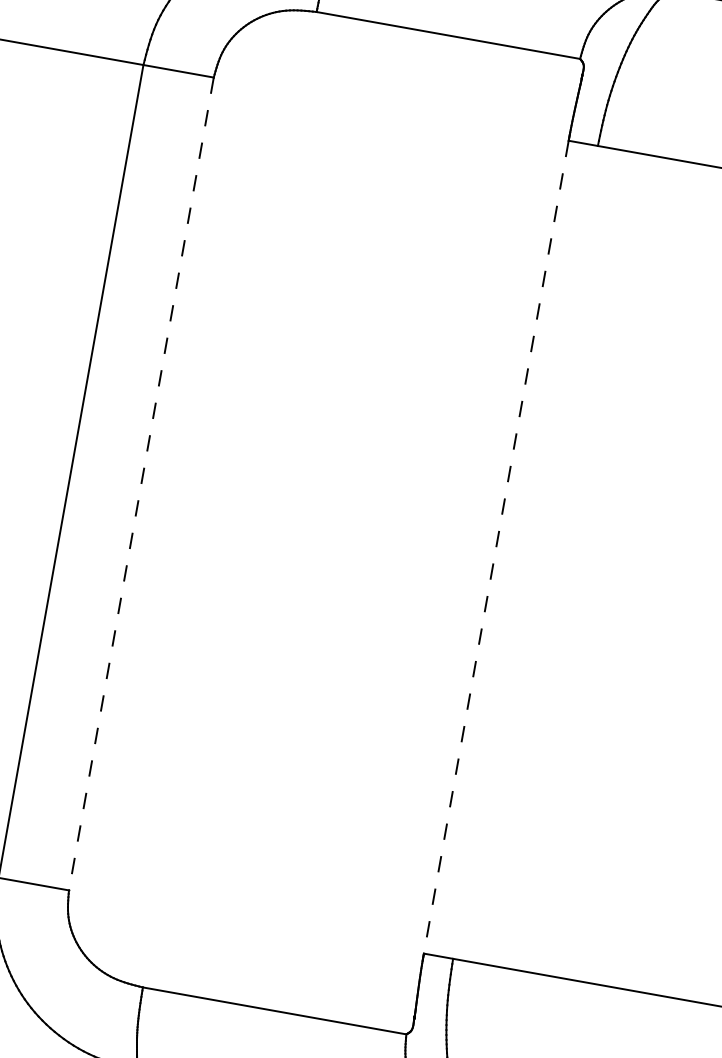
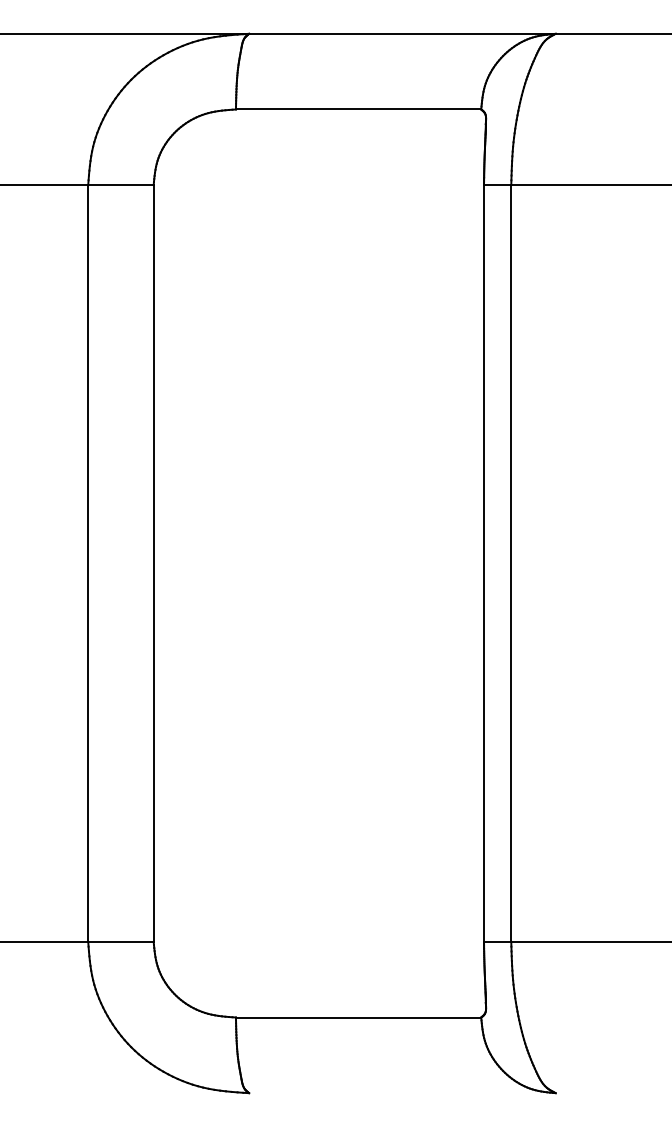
line: (141, 483) -> (153, 563), dashed -> solid
line: (496, 547) -> (484, 563), dashed -> solid
line: (525, 552) -> (511, 563), added

